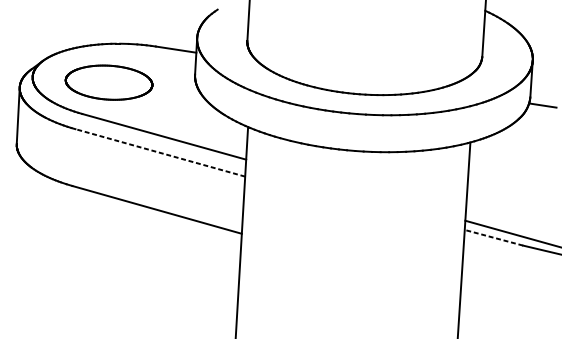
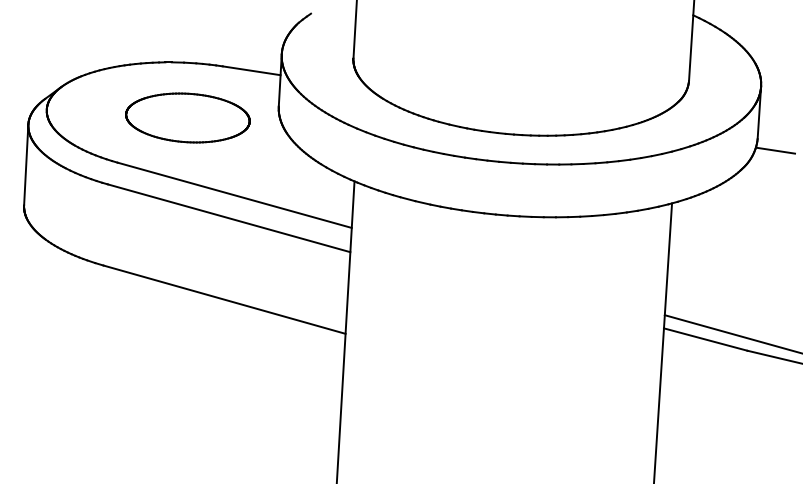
part: (108, 82) -> (187, 117), moved
line: (160, 153) -> (229, 218), dashed -> solid
line: (493, 237) -> (705, 339), dashed -> solid

